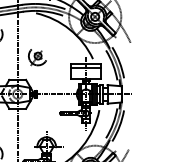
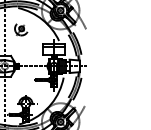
part: (37, 57) -> (21, 29), moved

